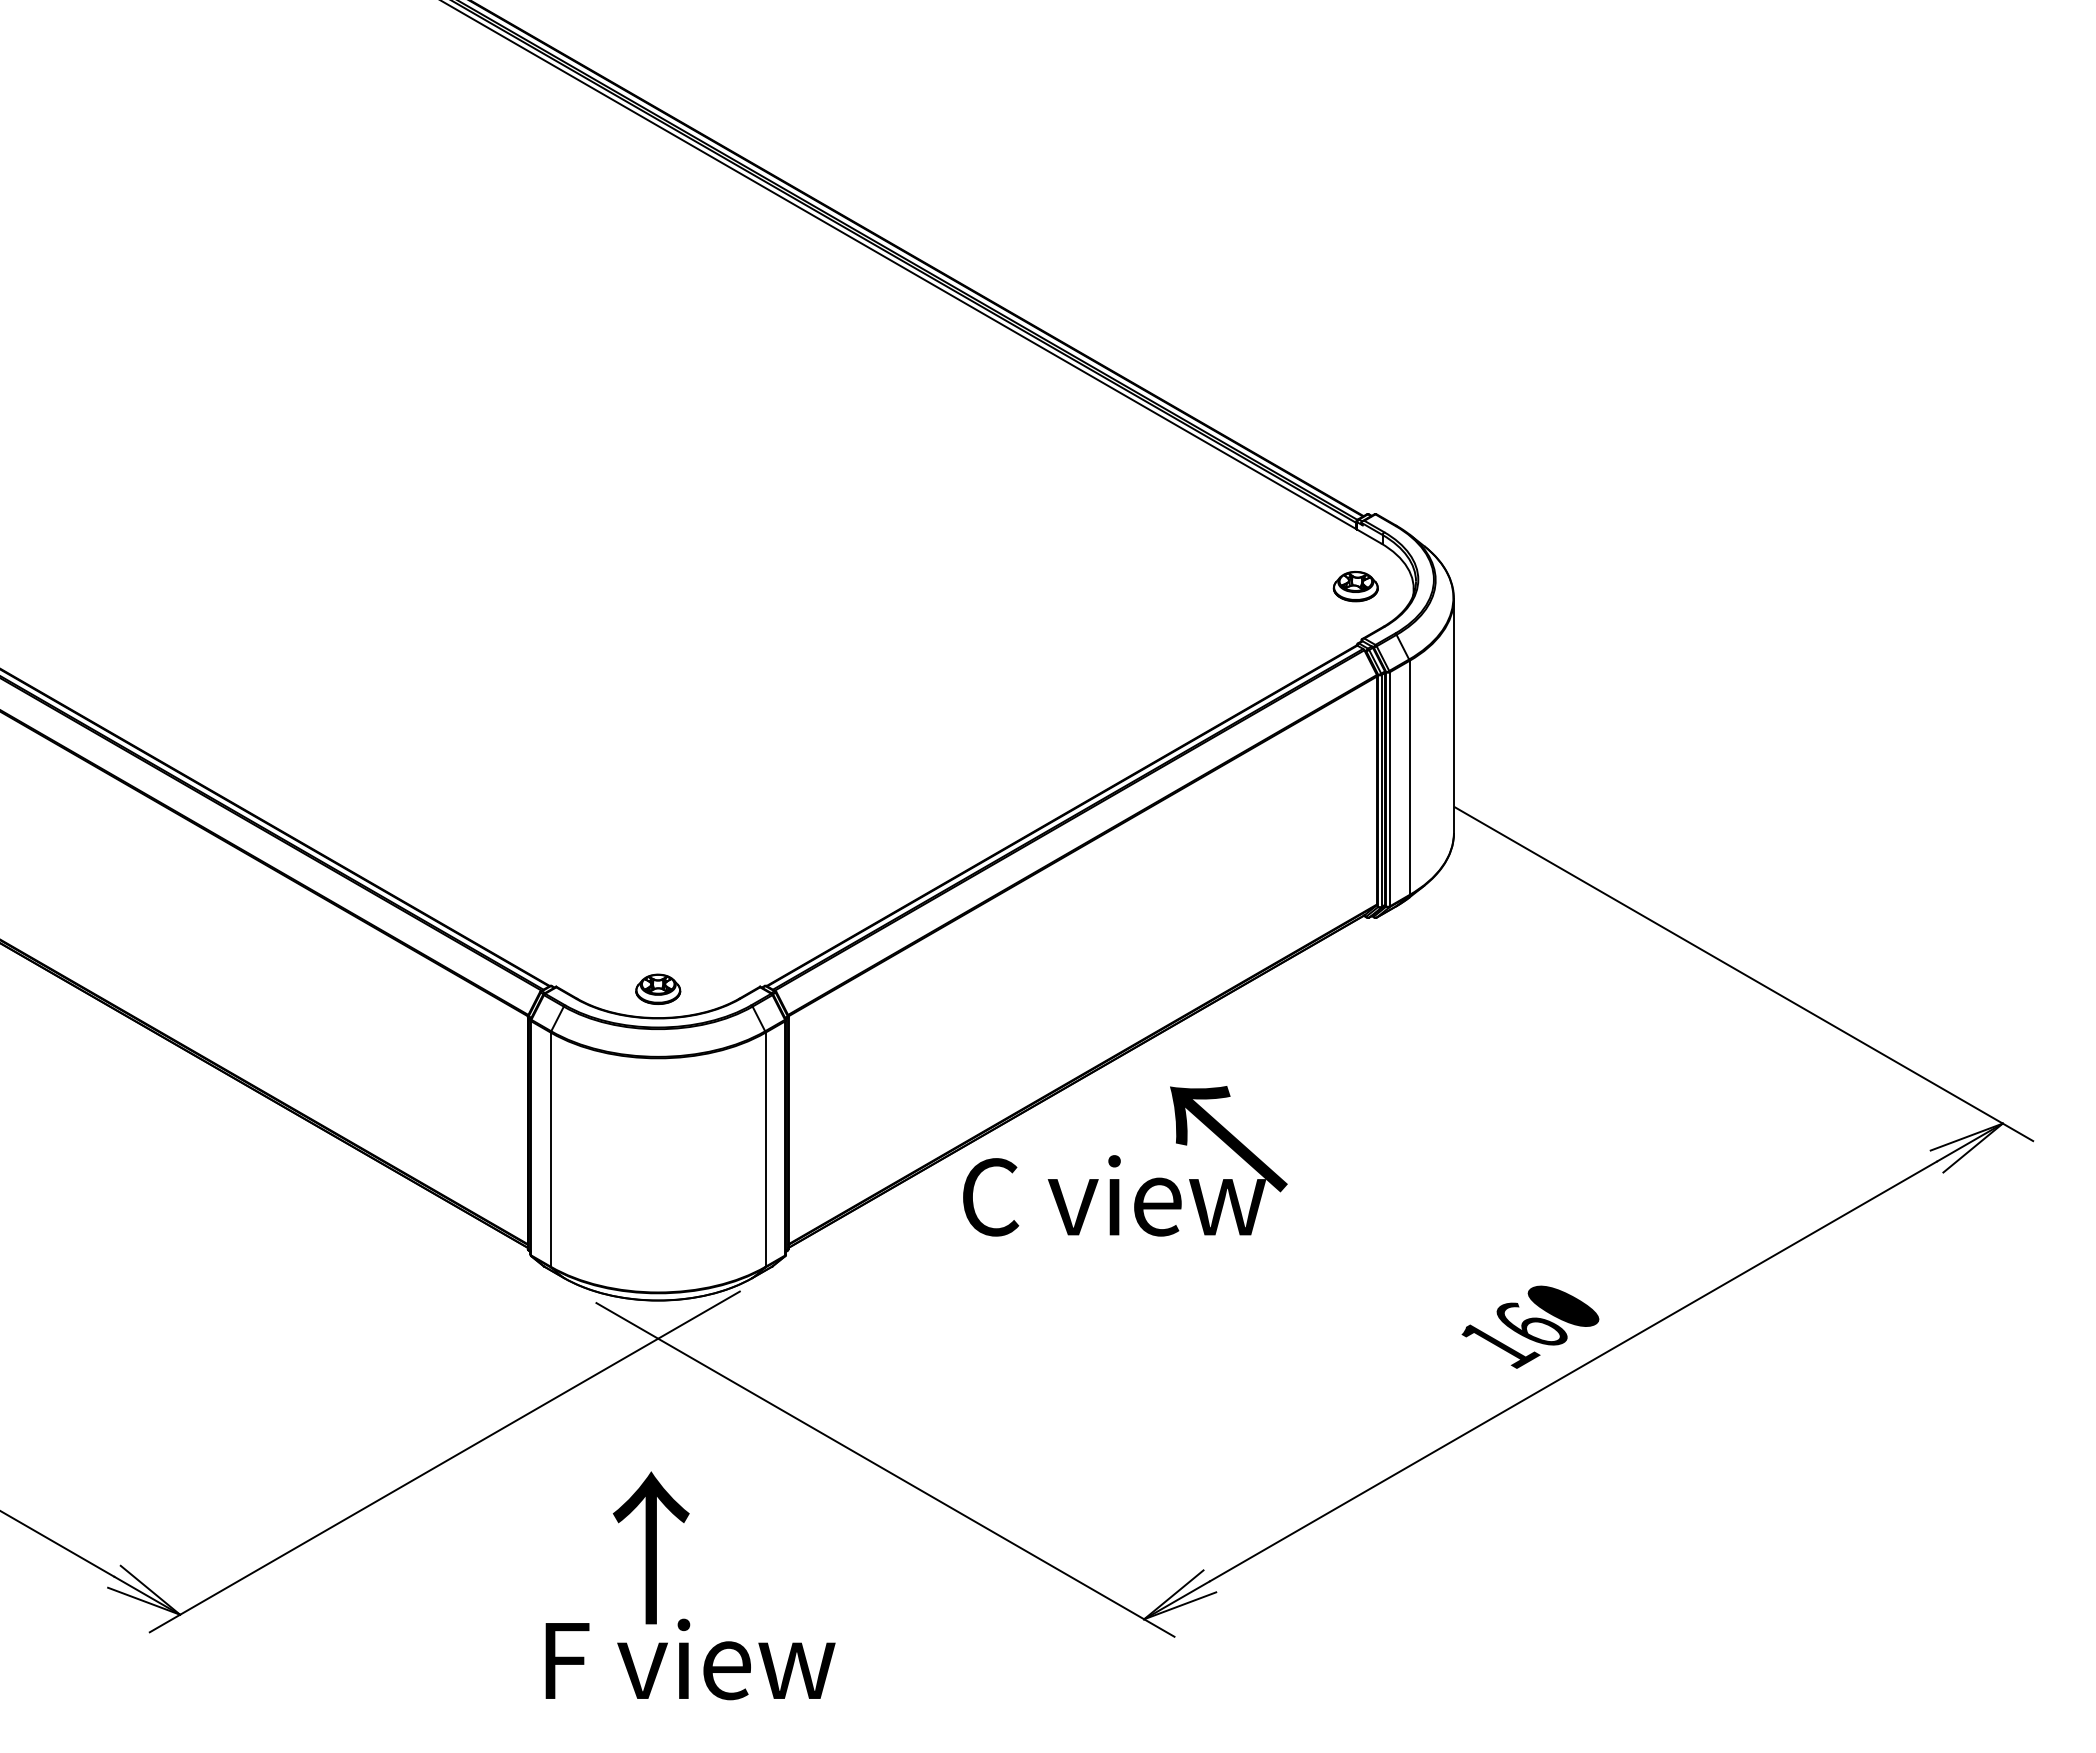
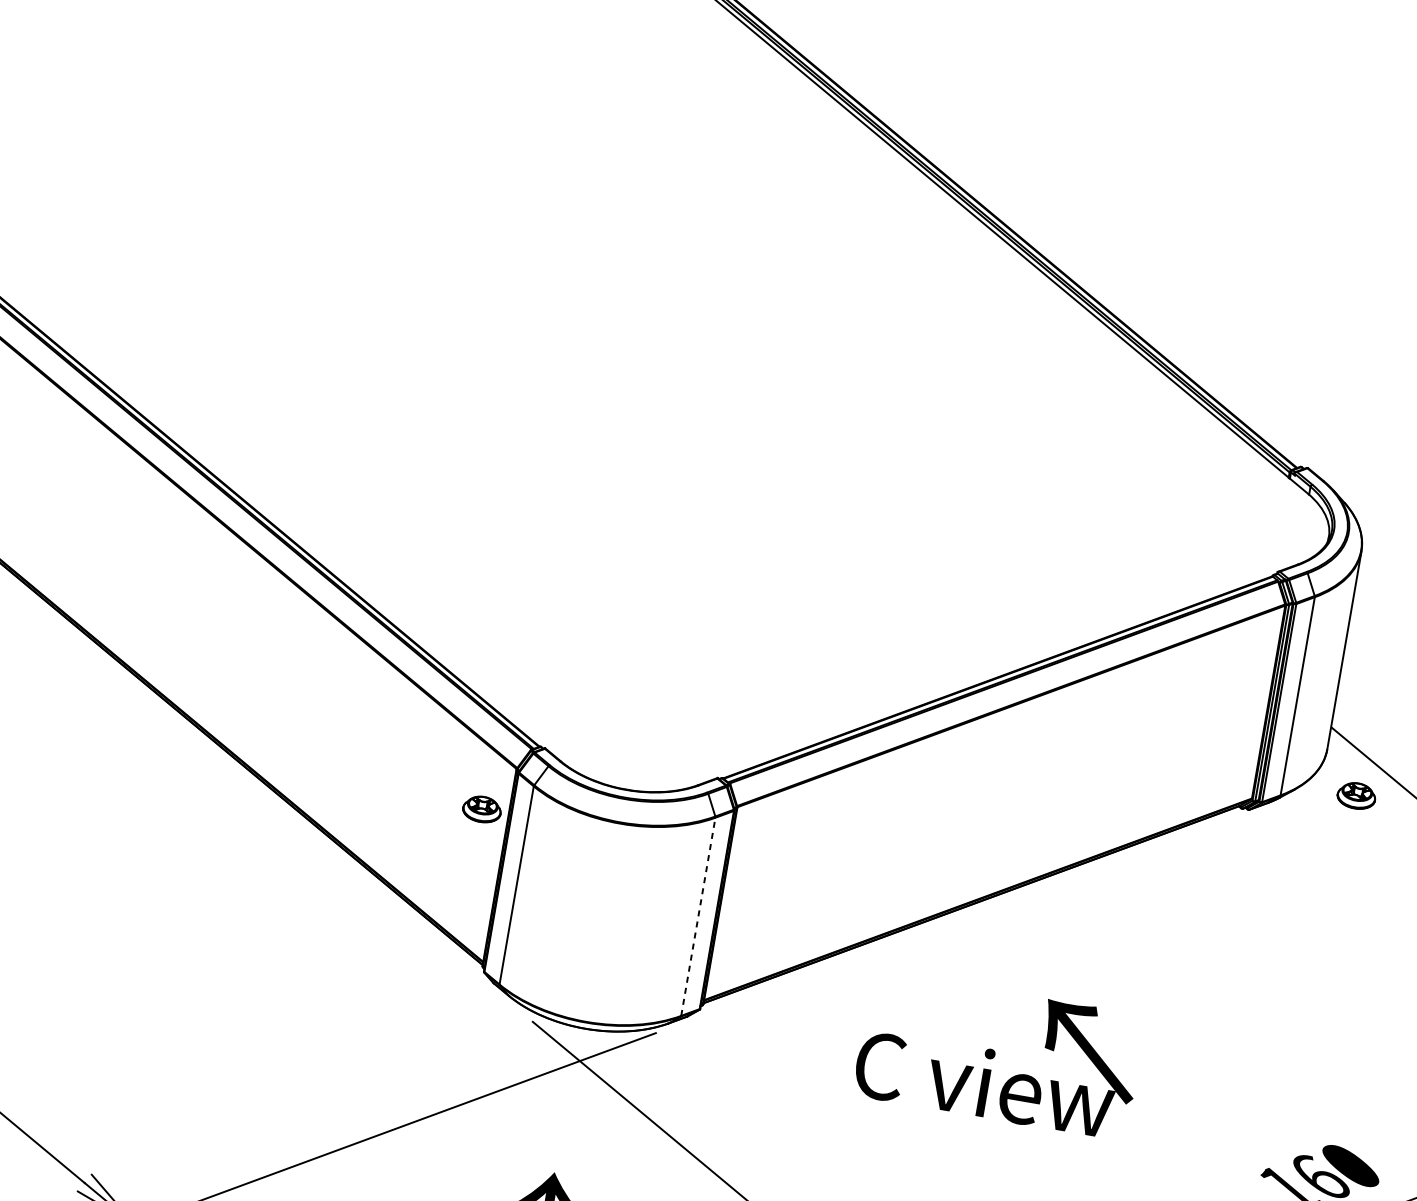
part: (1355, 586) -> (1356, 795), moved
part: (658, 988) -> (482, 808), moved
line: (765, 1149) -> (698, 916), solid -> dashed
text: (1125, 1161) -> (999, 1055), moved

